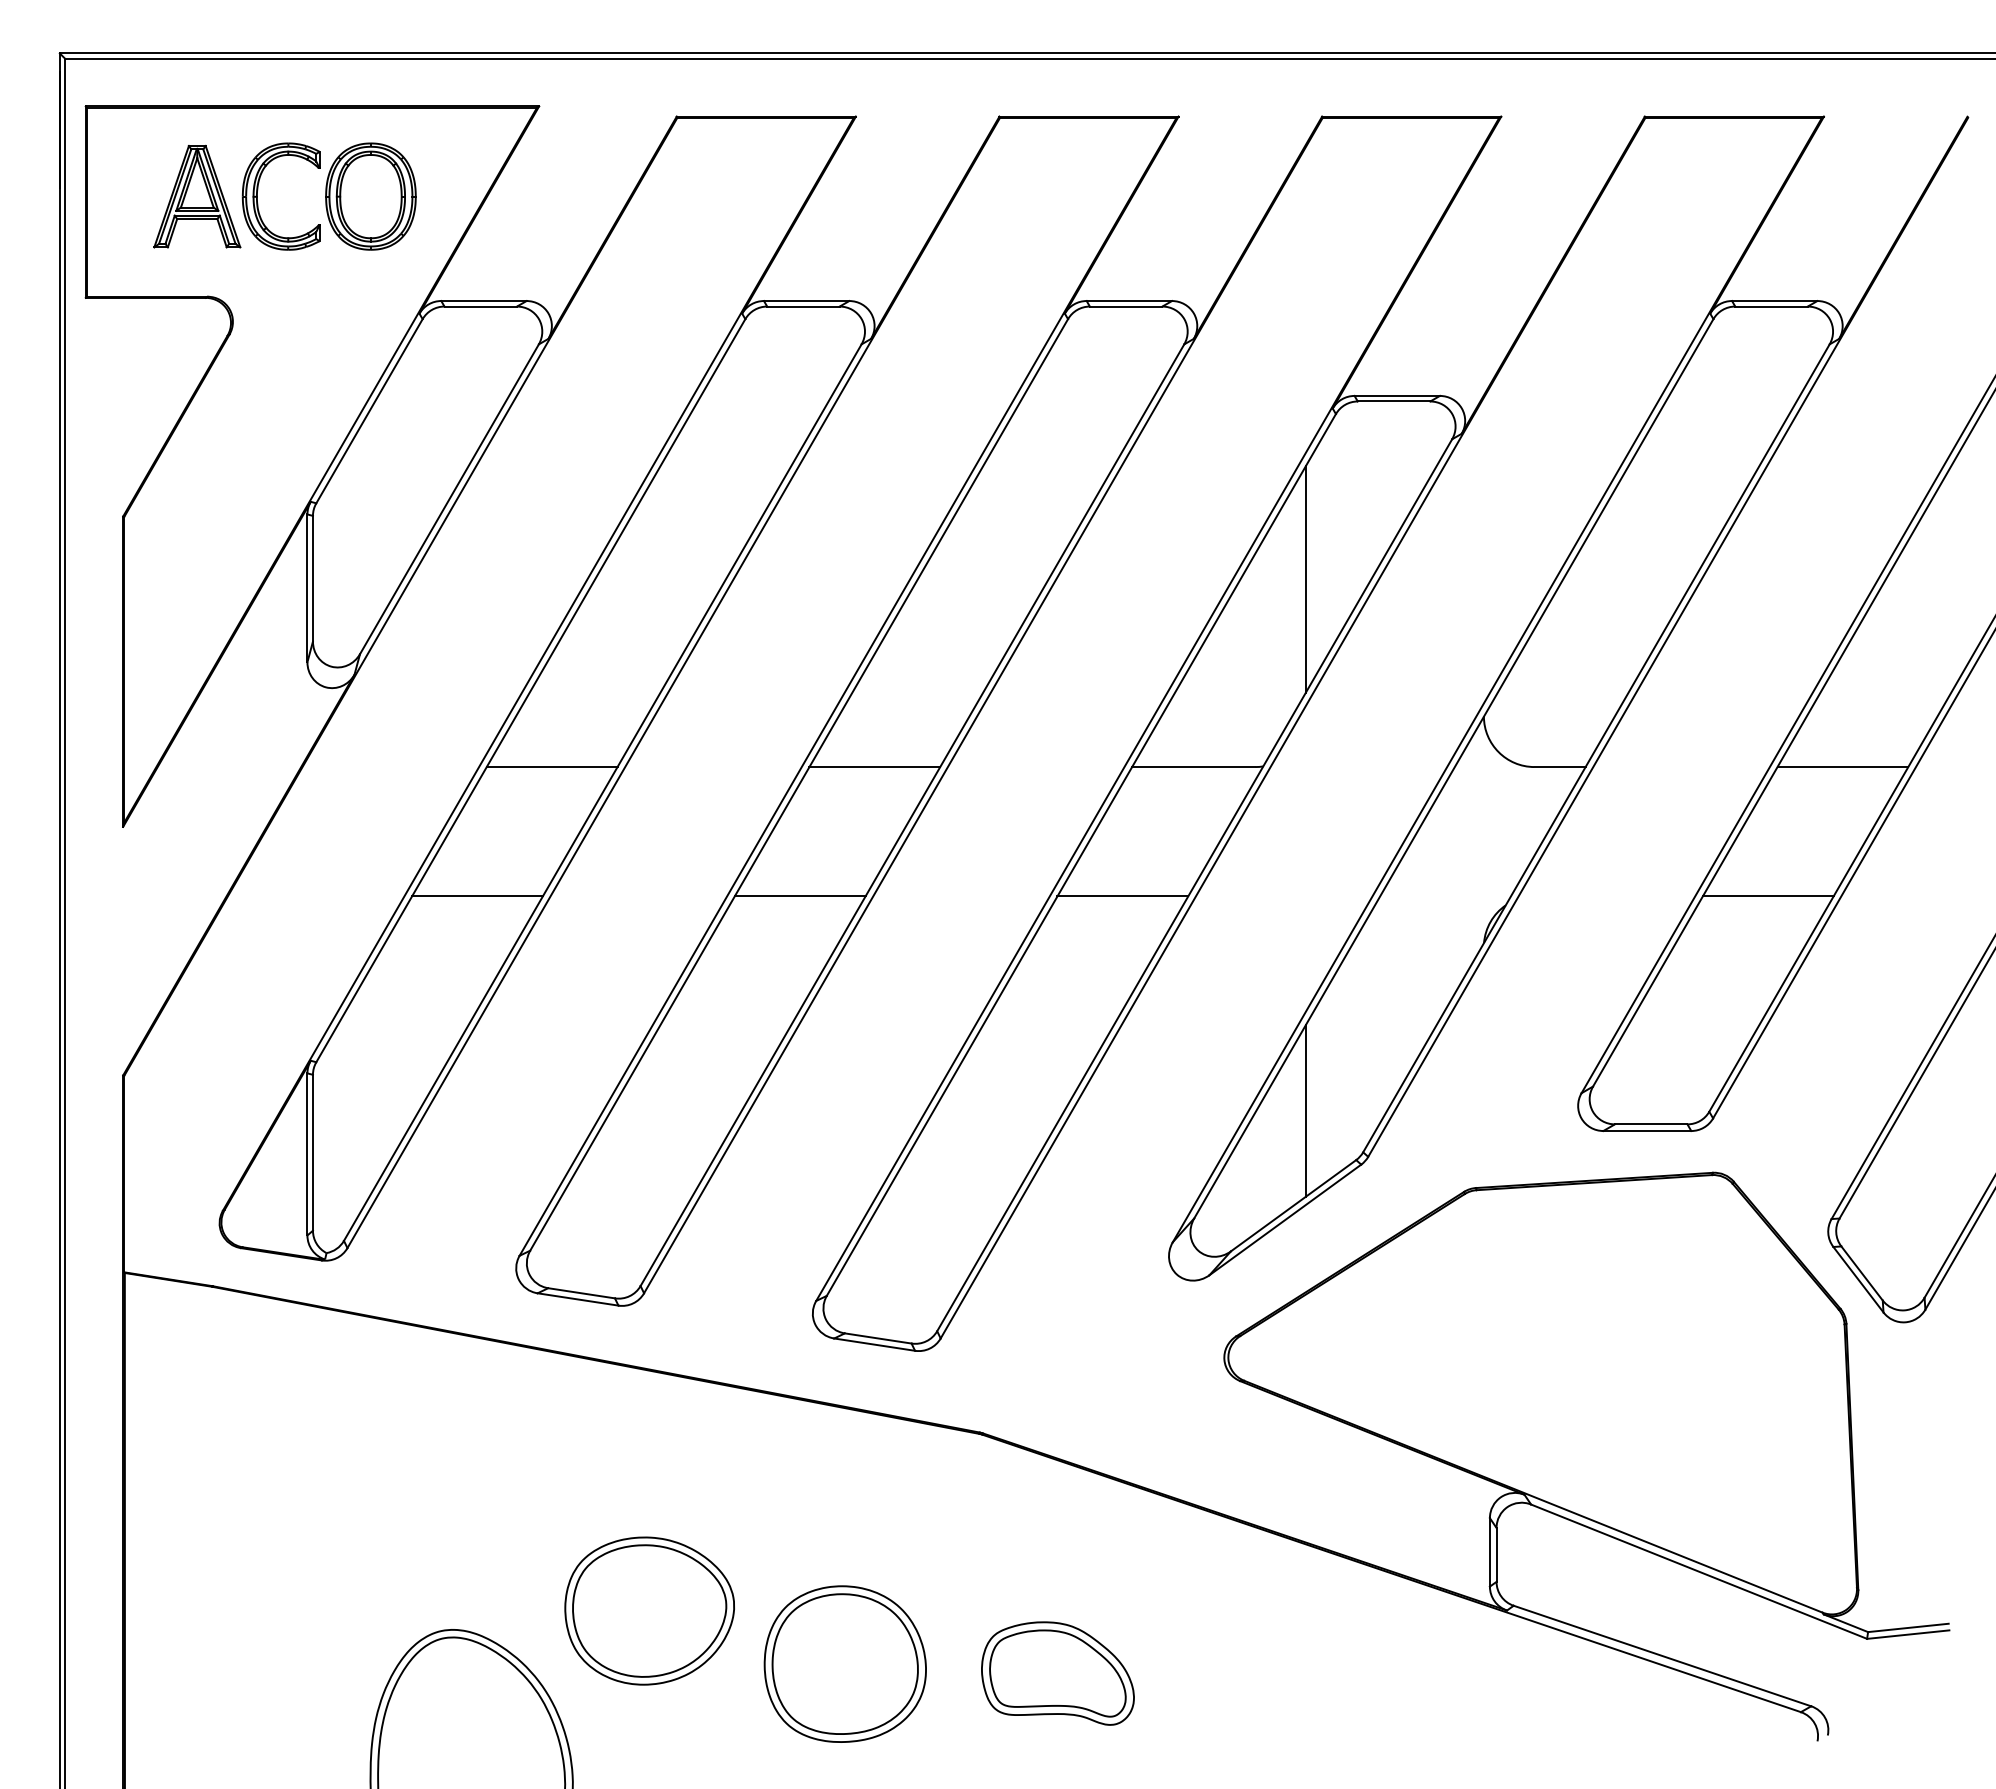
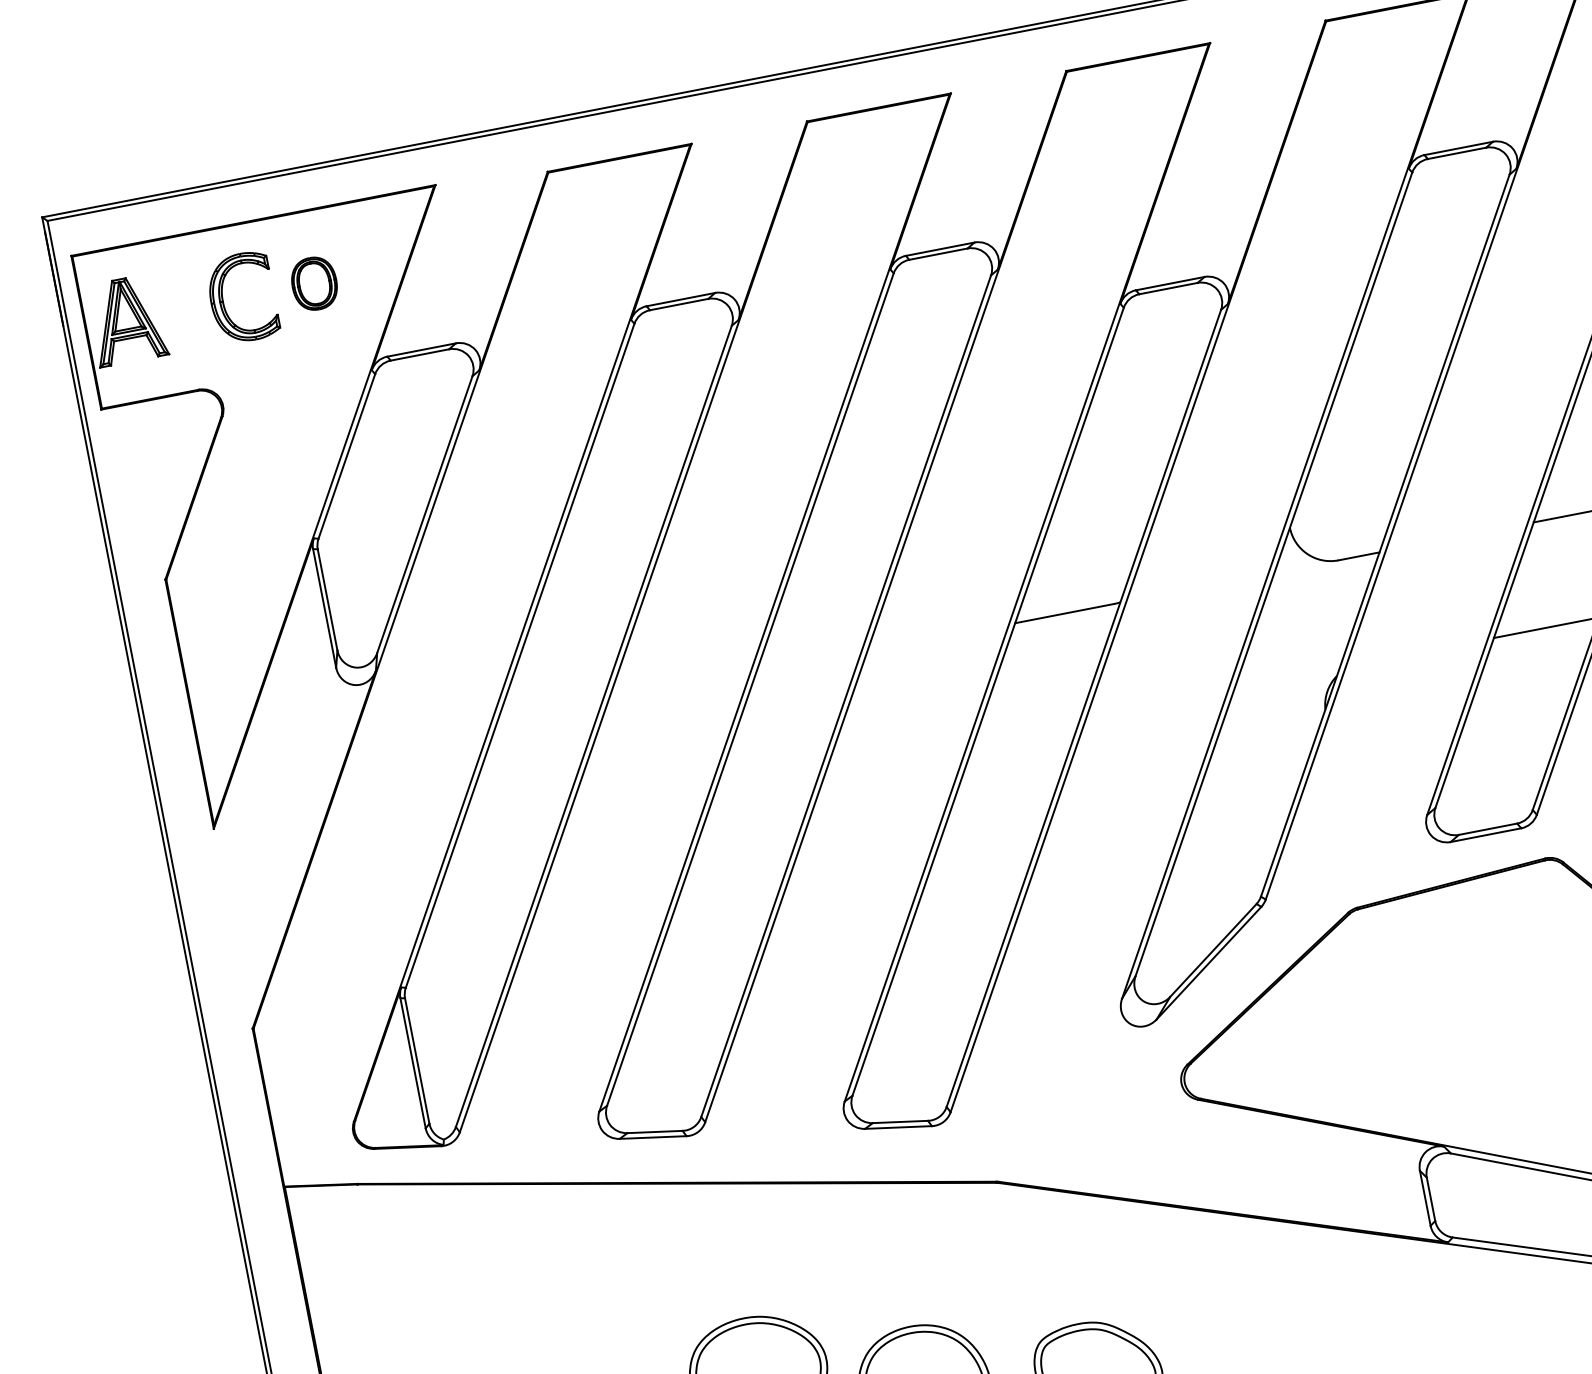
part: (197, 196) -> (126, 320), moved
part: (370, 196) -> (314, 283), size x0.6
line: (1305, 578) -> (1125, 444), removed
line: (551, 767) -> (548, 714), removed
line: (874, 767) -> (808, 663), removed
line: (477, 896) -> (509, 829), removed
line: (799, 896) -> (768, 779), removed
line: (1122, 896) -> (1027, 728), removed
line: (1305, 1110) -> (1208, 872), removed

